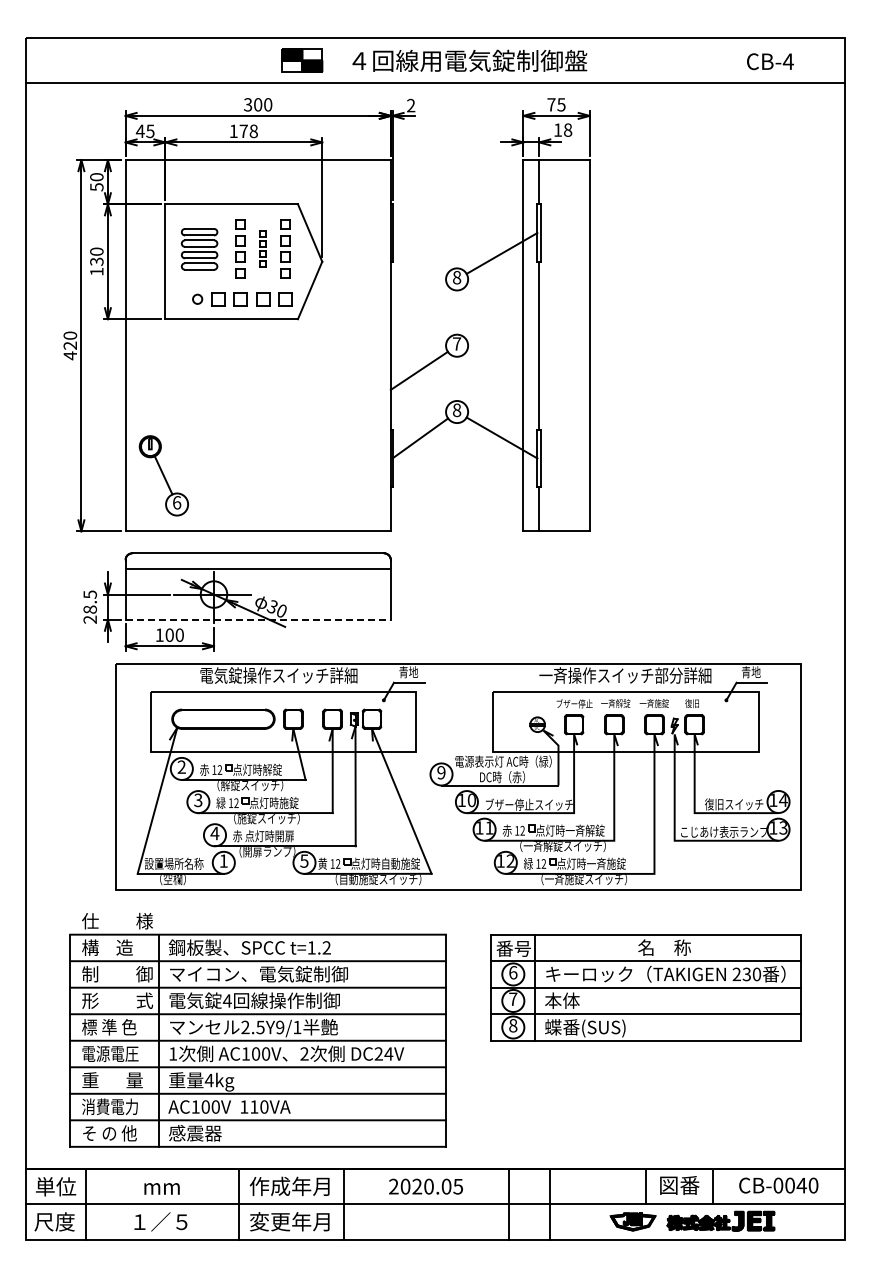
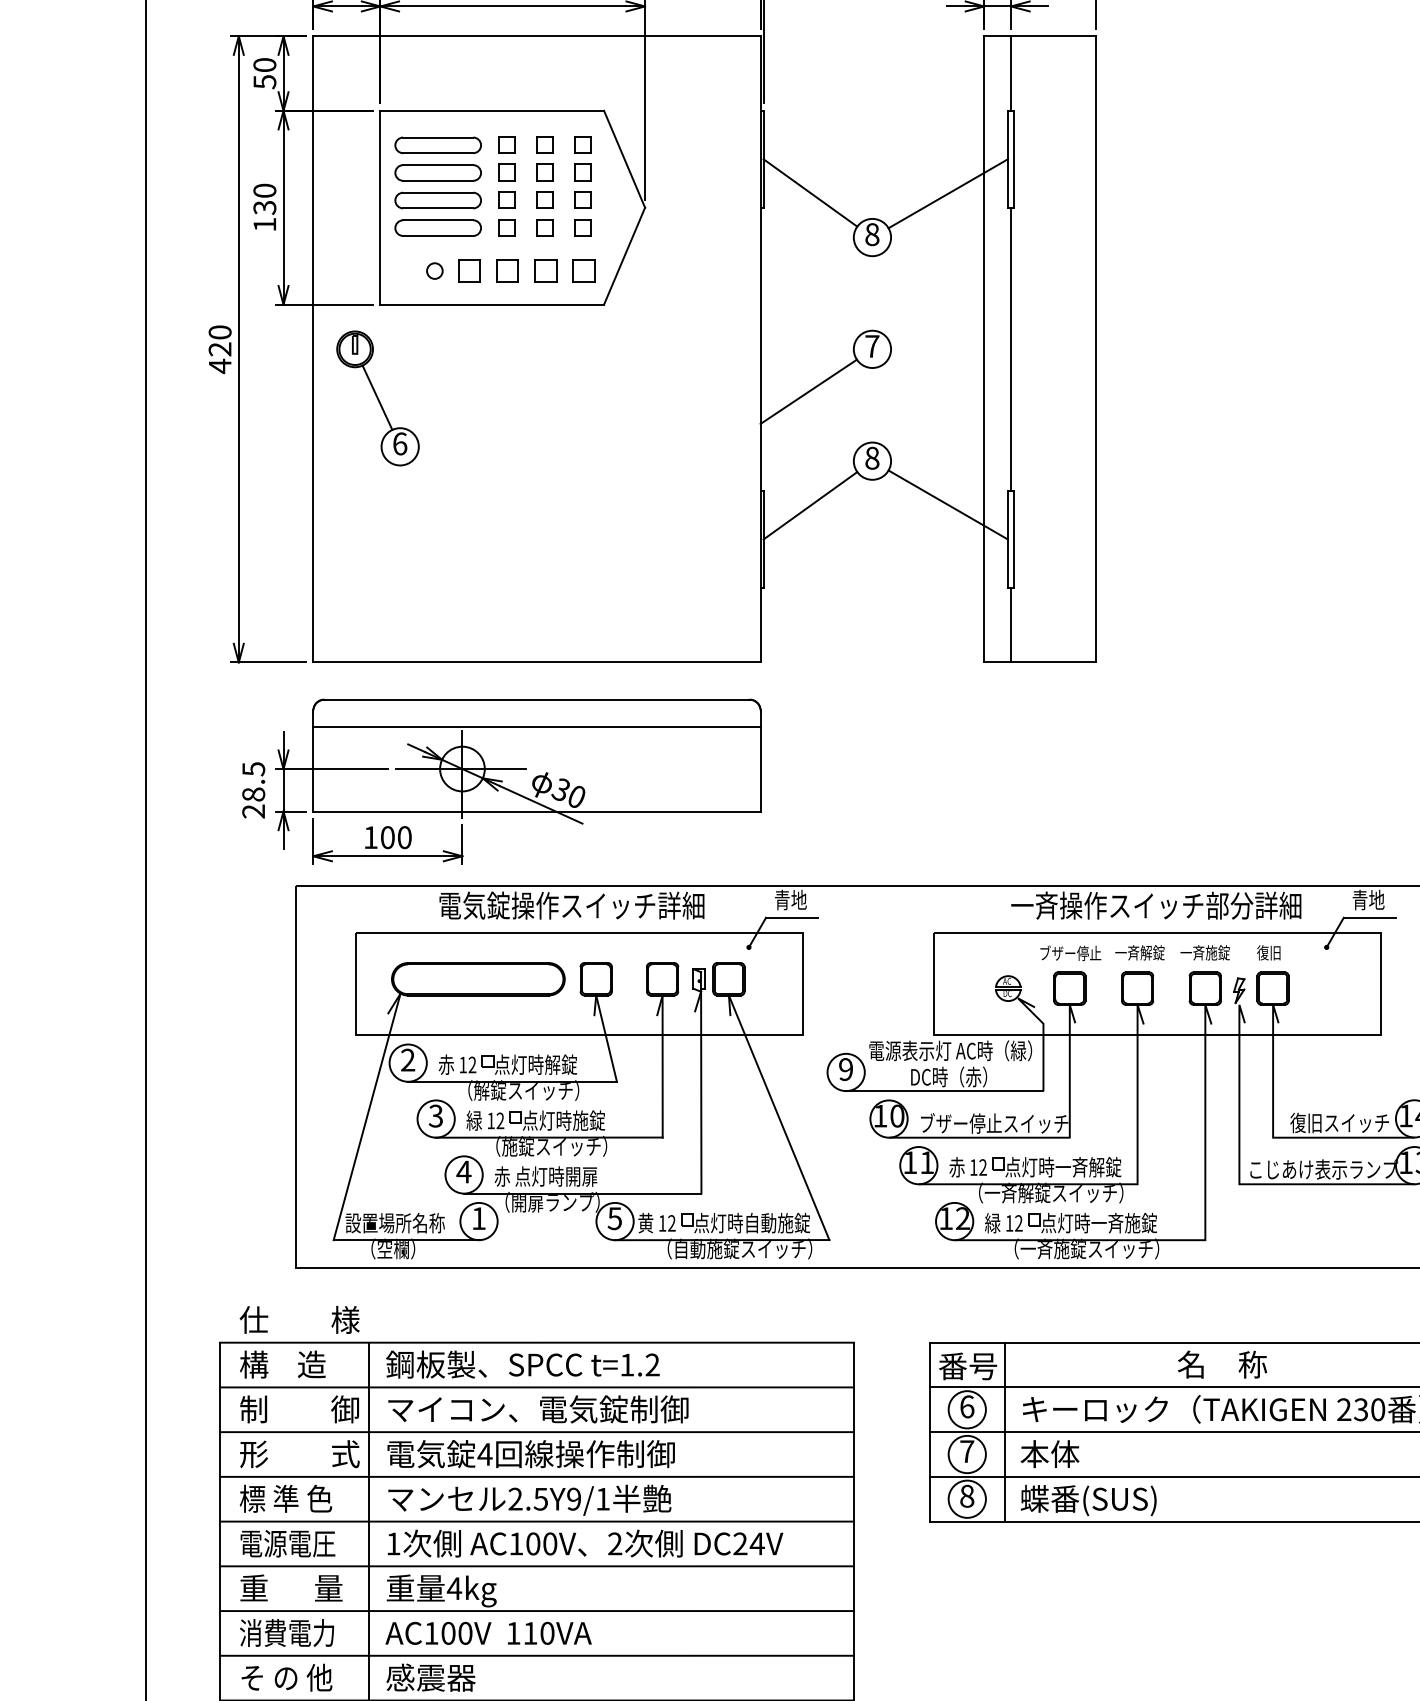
part: (262, 248) -> (544, 185), size x1.67
part: (199, 249) -> (437, 187), size x1.43
line: (420, 252) -> (810, 192), added
part: (163, 475) -> (377, 397), moved
line: (258, 619) -> (537, 811), dashed -> solid

